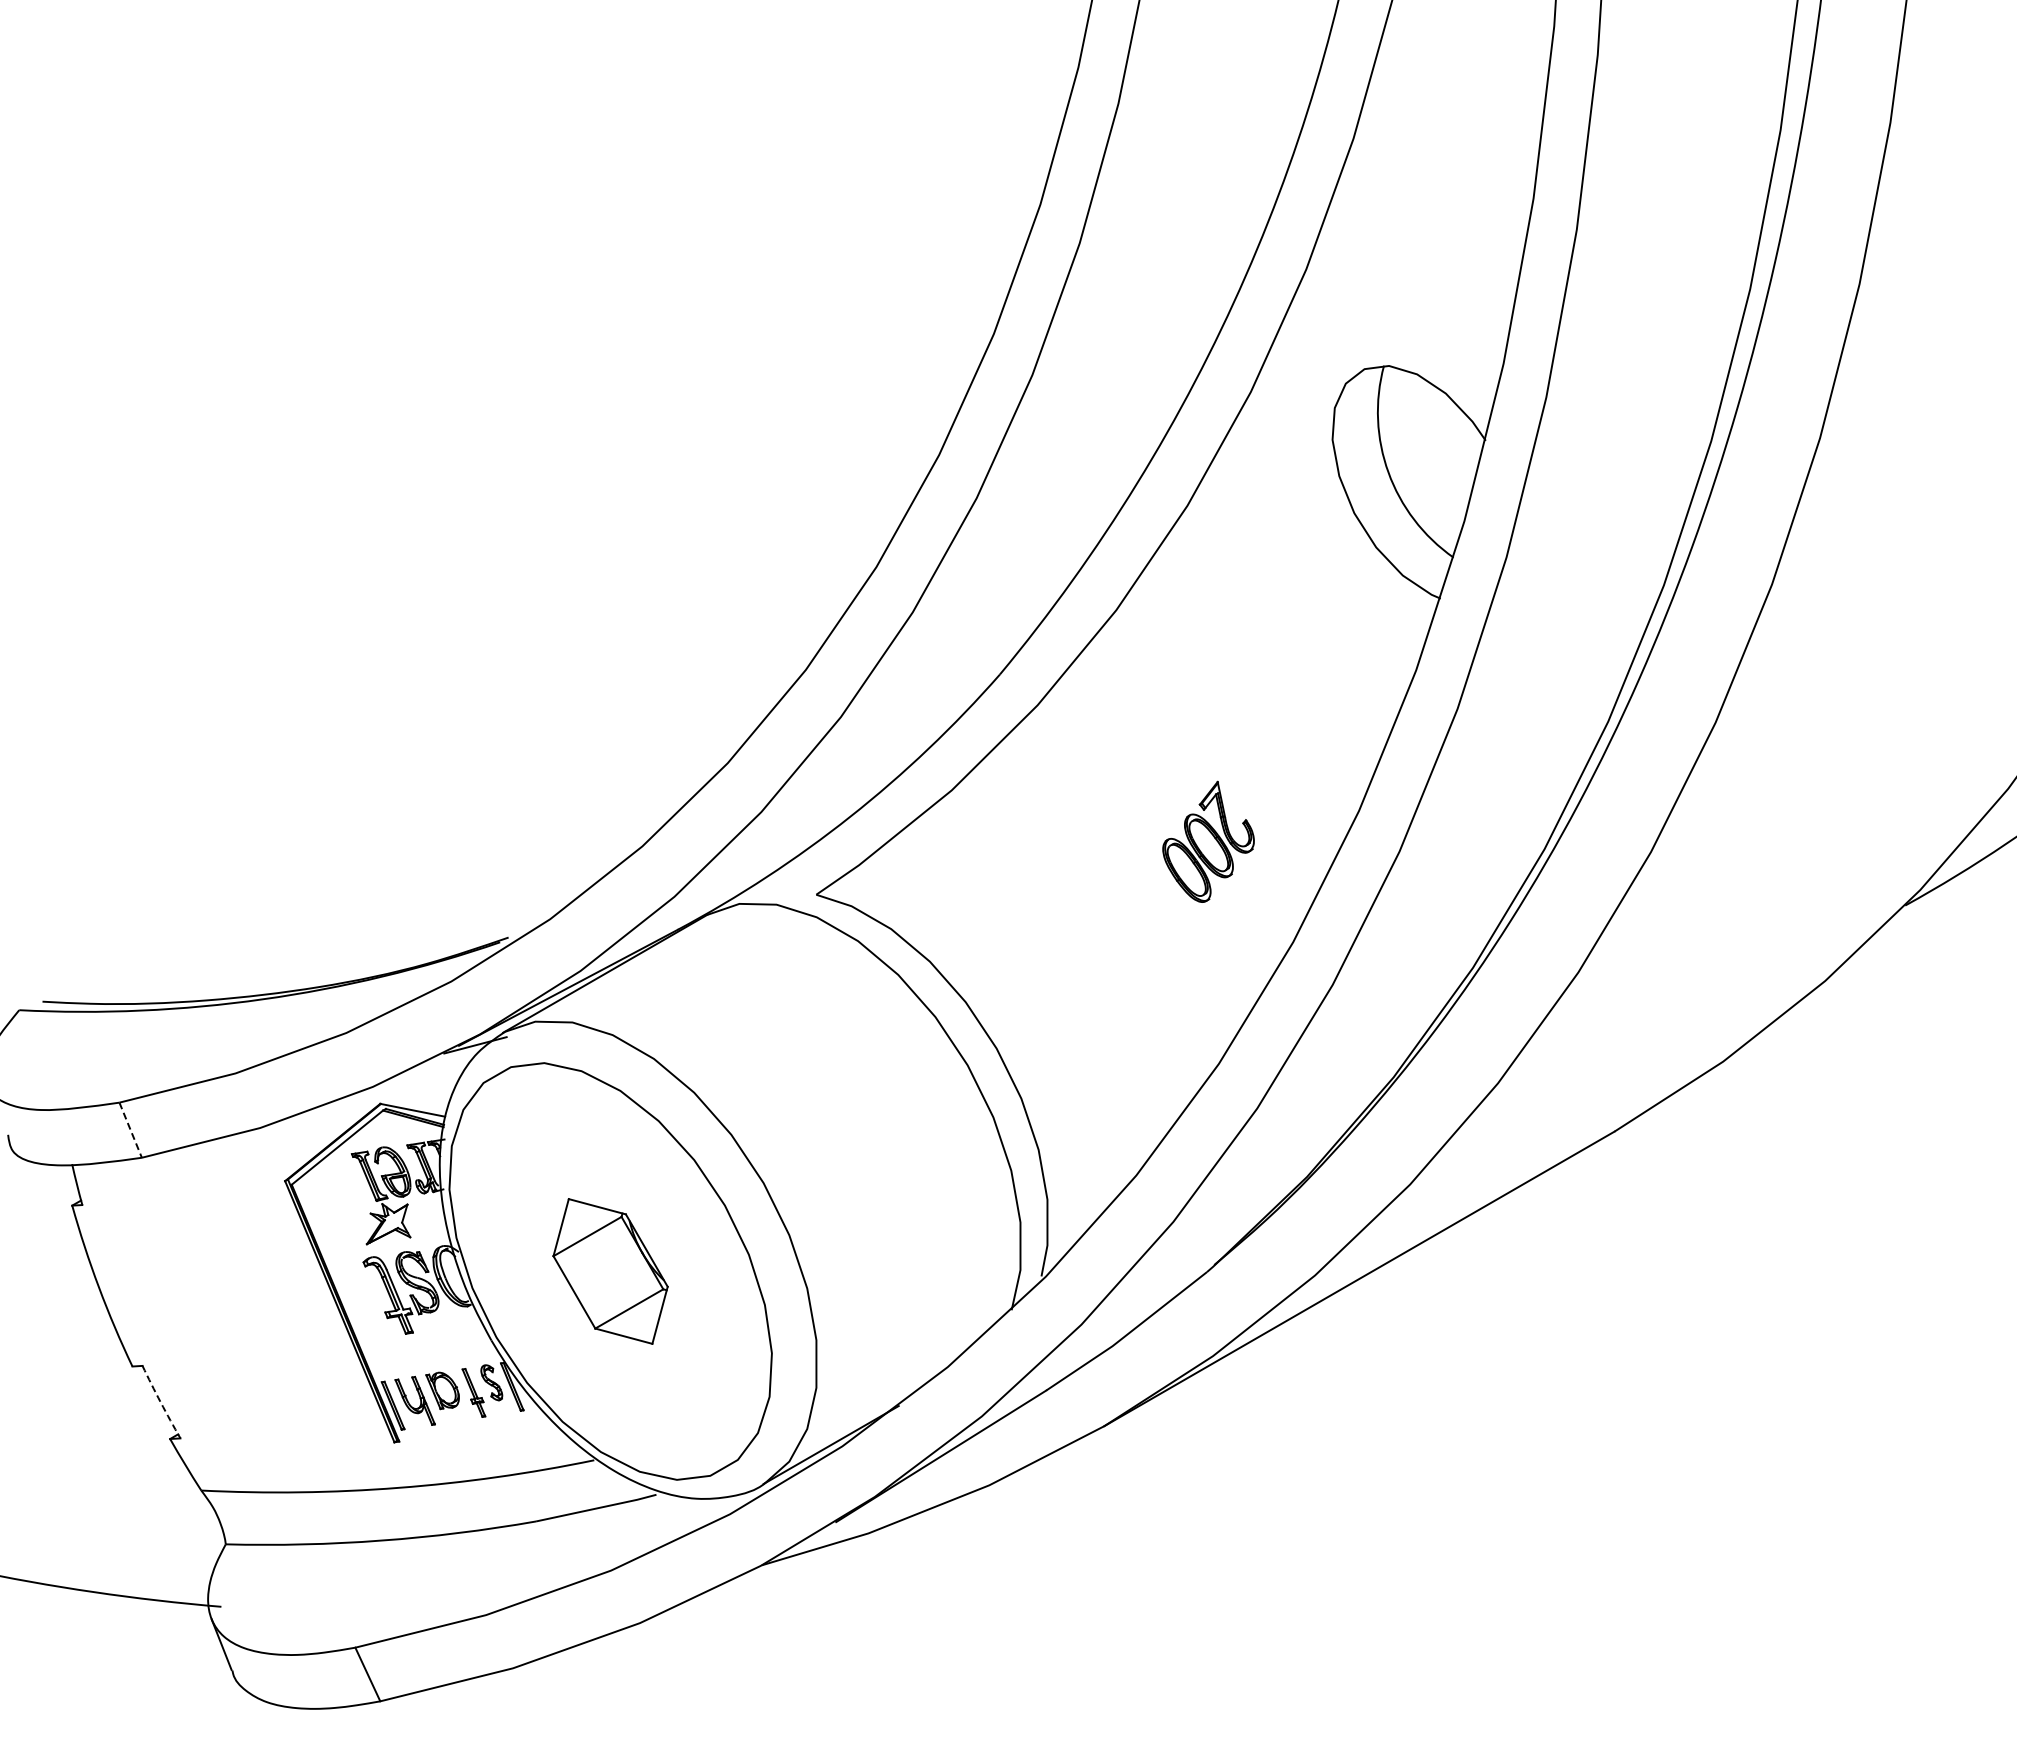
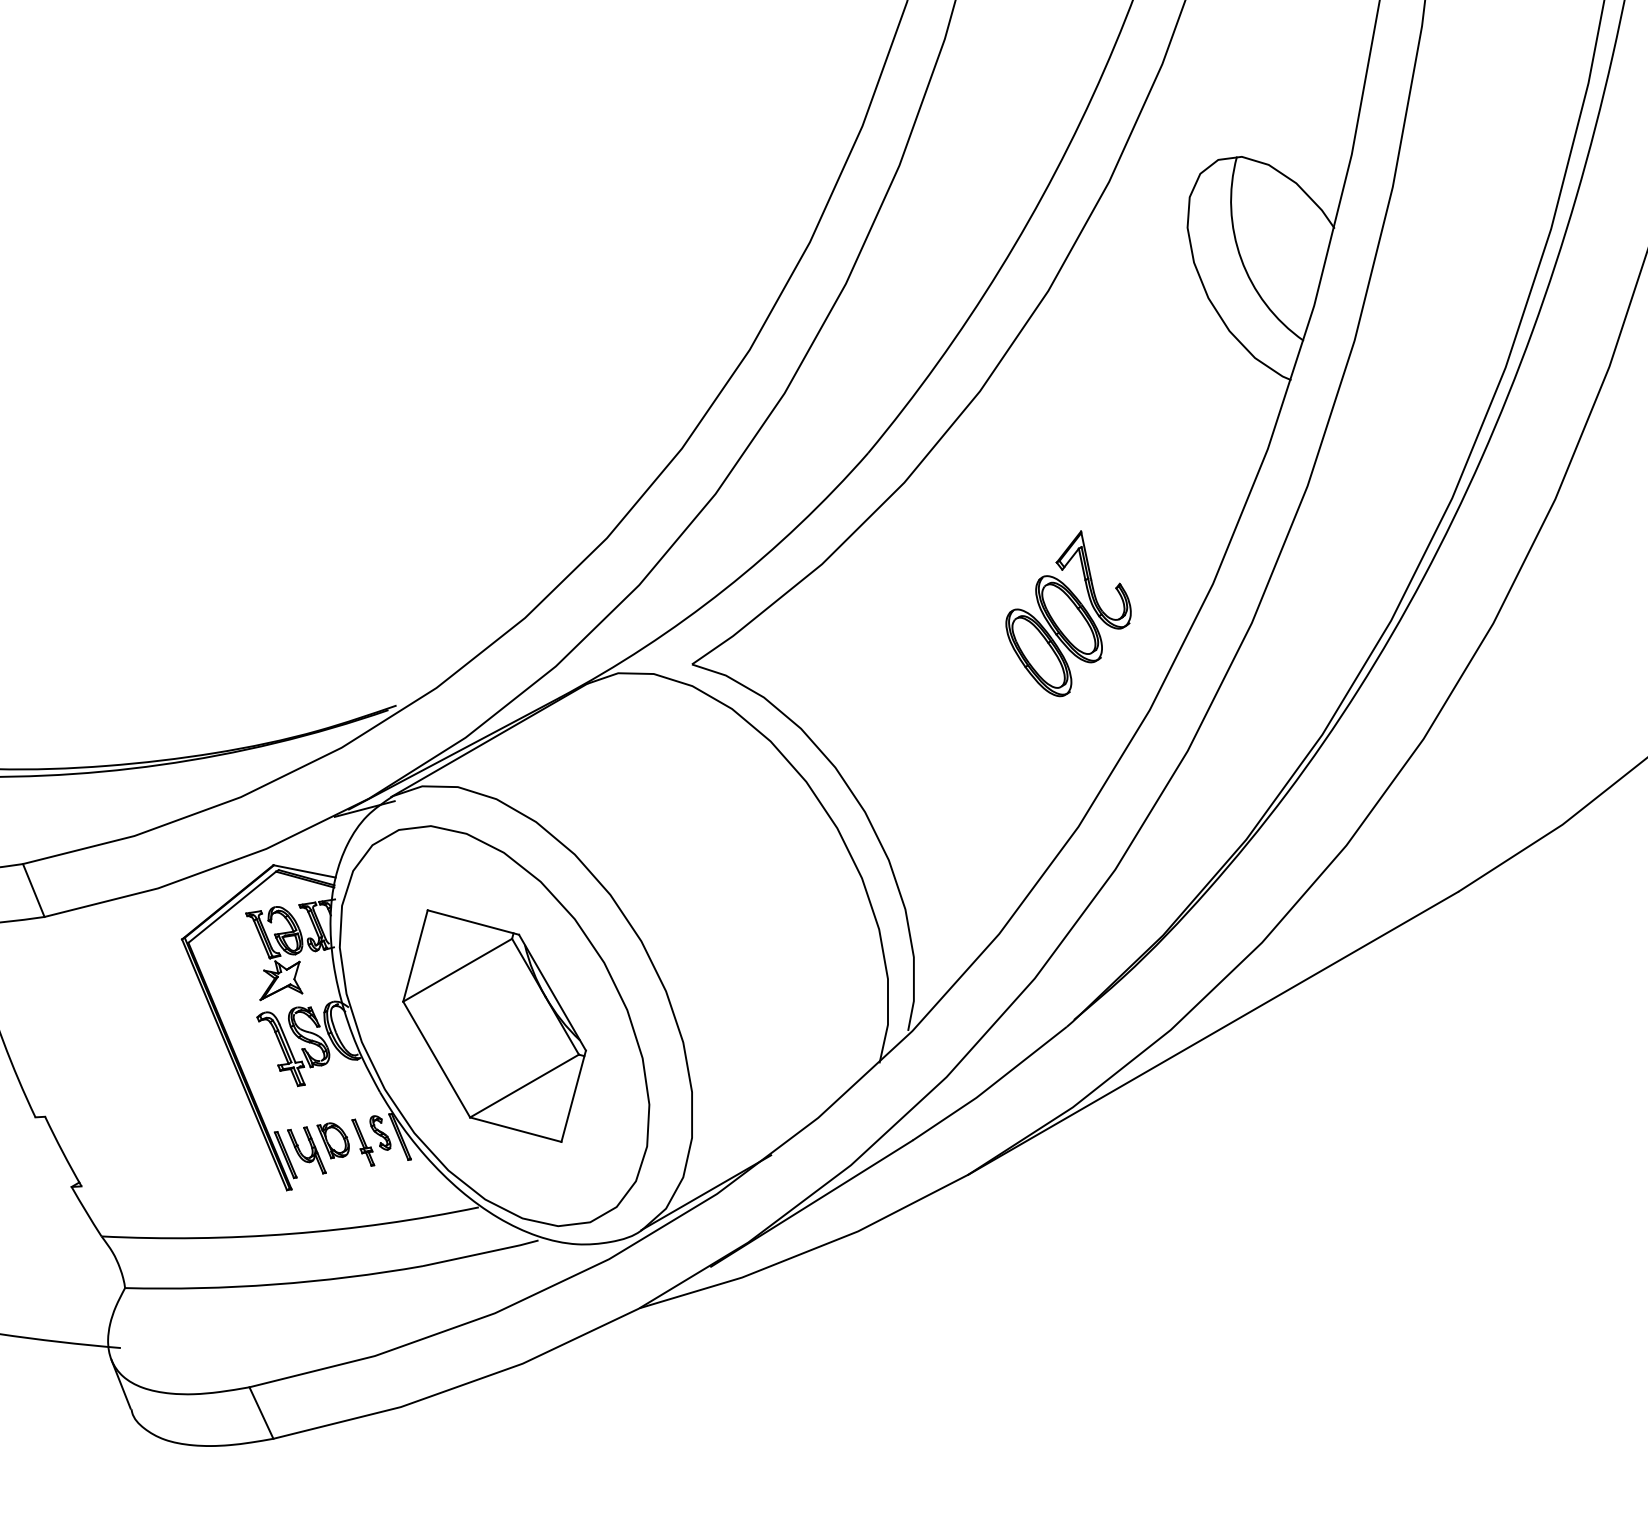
part: (1208, 841) -> (1068, 613), size x1.43
line: (130, 1130) -> (33, 890), dashed -> solid
part: (610, 1271) -> (494, 1026), size x1.67
arc: (160, 1402) -> (62, 1151), dashed -> solid

